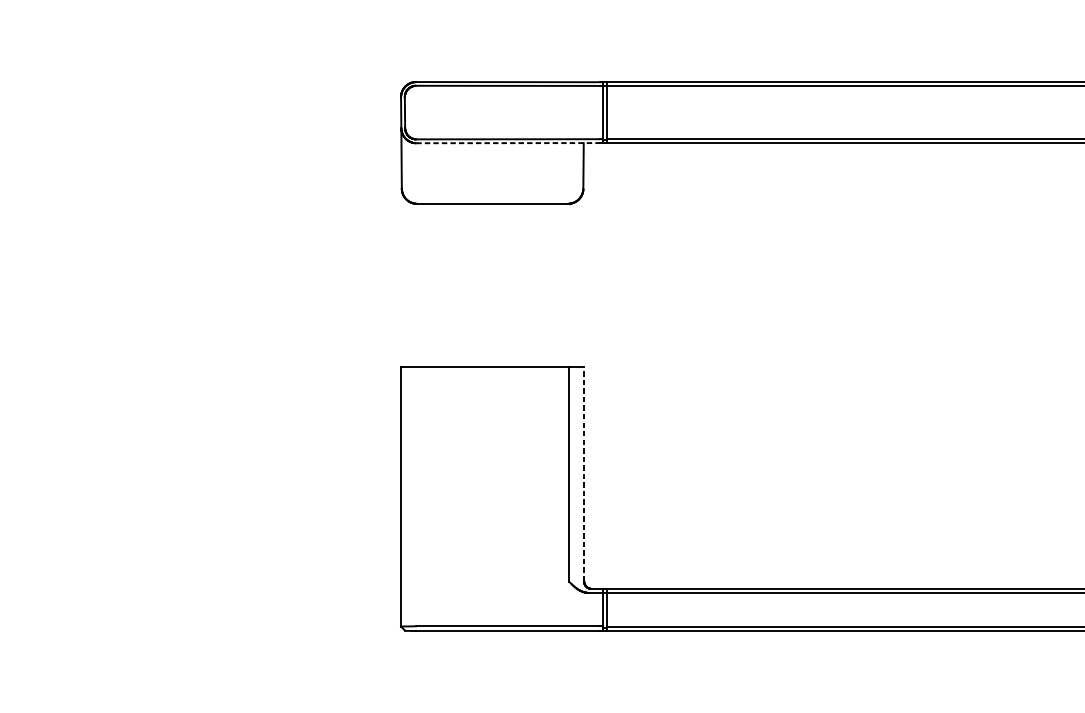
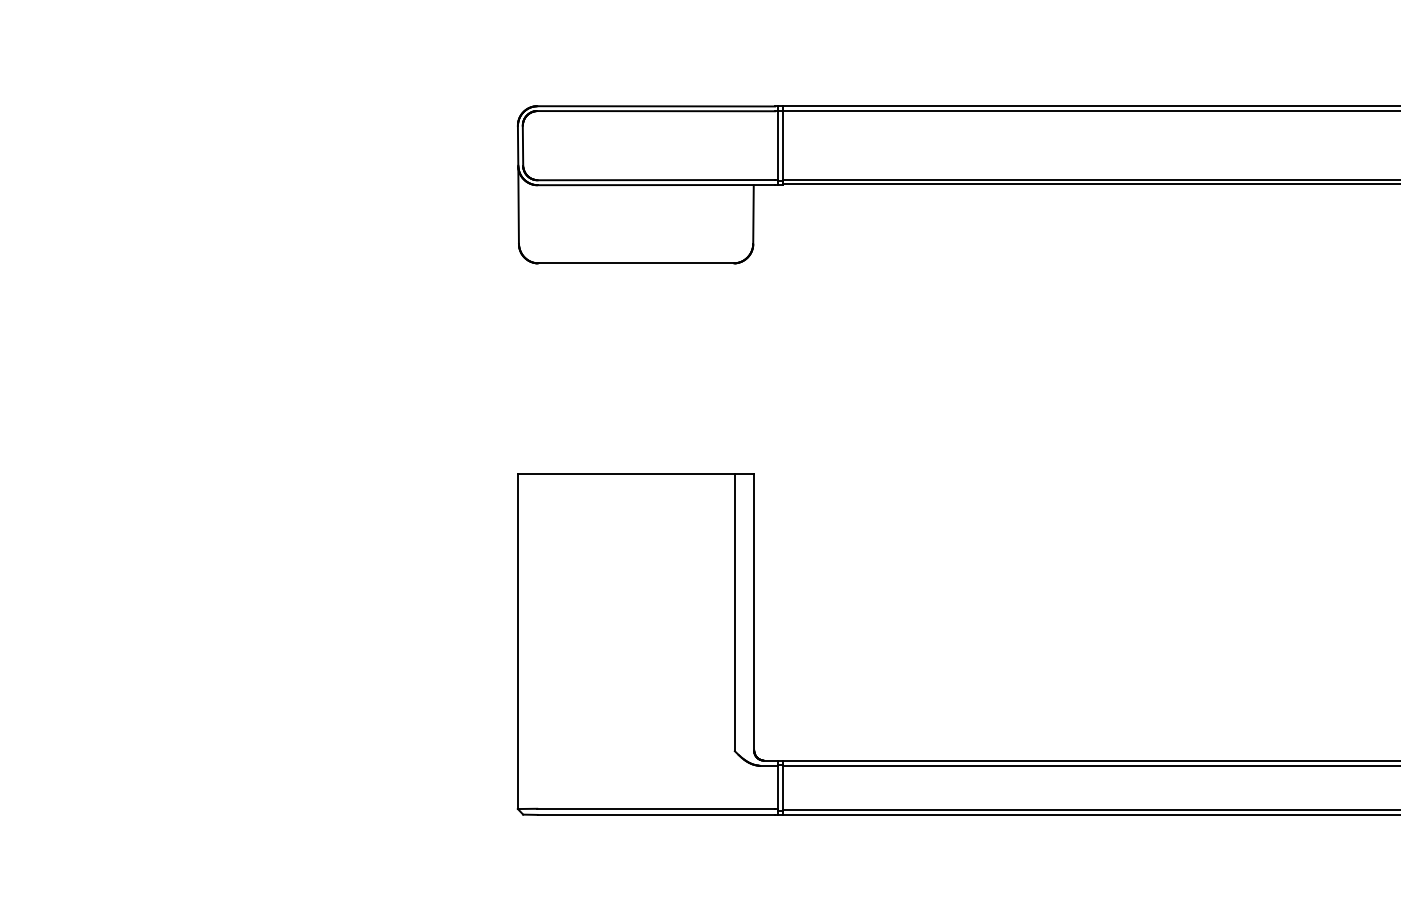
line: (508, 143) -> (656, 185), dashed -> solid
line: (584, 474) -> (754, 612), dashed -> solid

